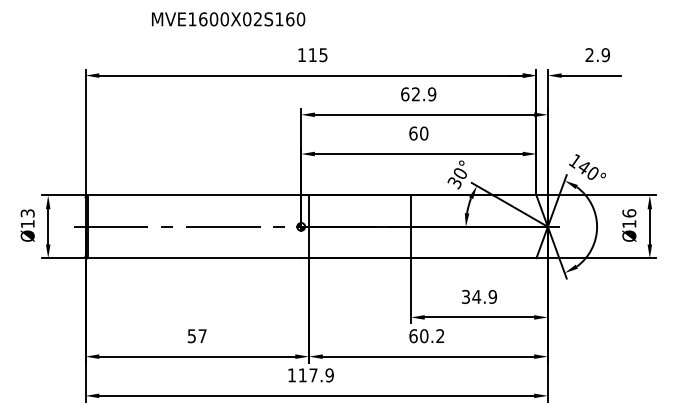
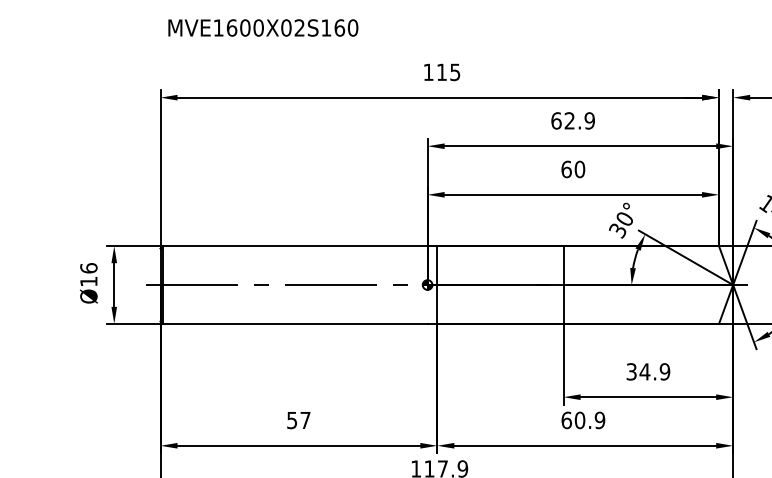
text: (228, 19) -> (263, 28), moved
text: (27, 213) -> (88, 268), Ø13 -> Ø16
text: (440, 336) -> (600, 420), 60.2 -> 60.9

